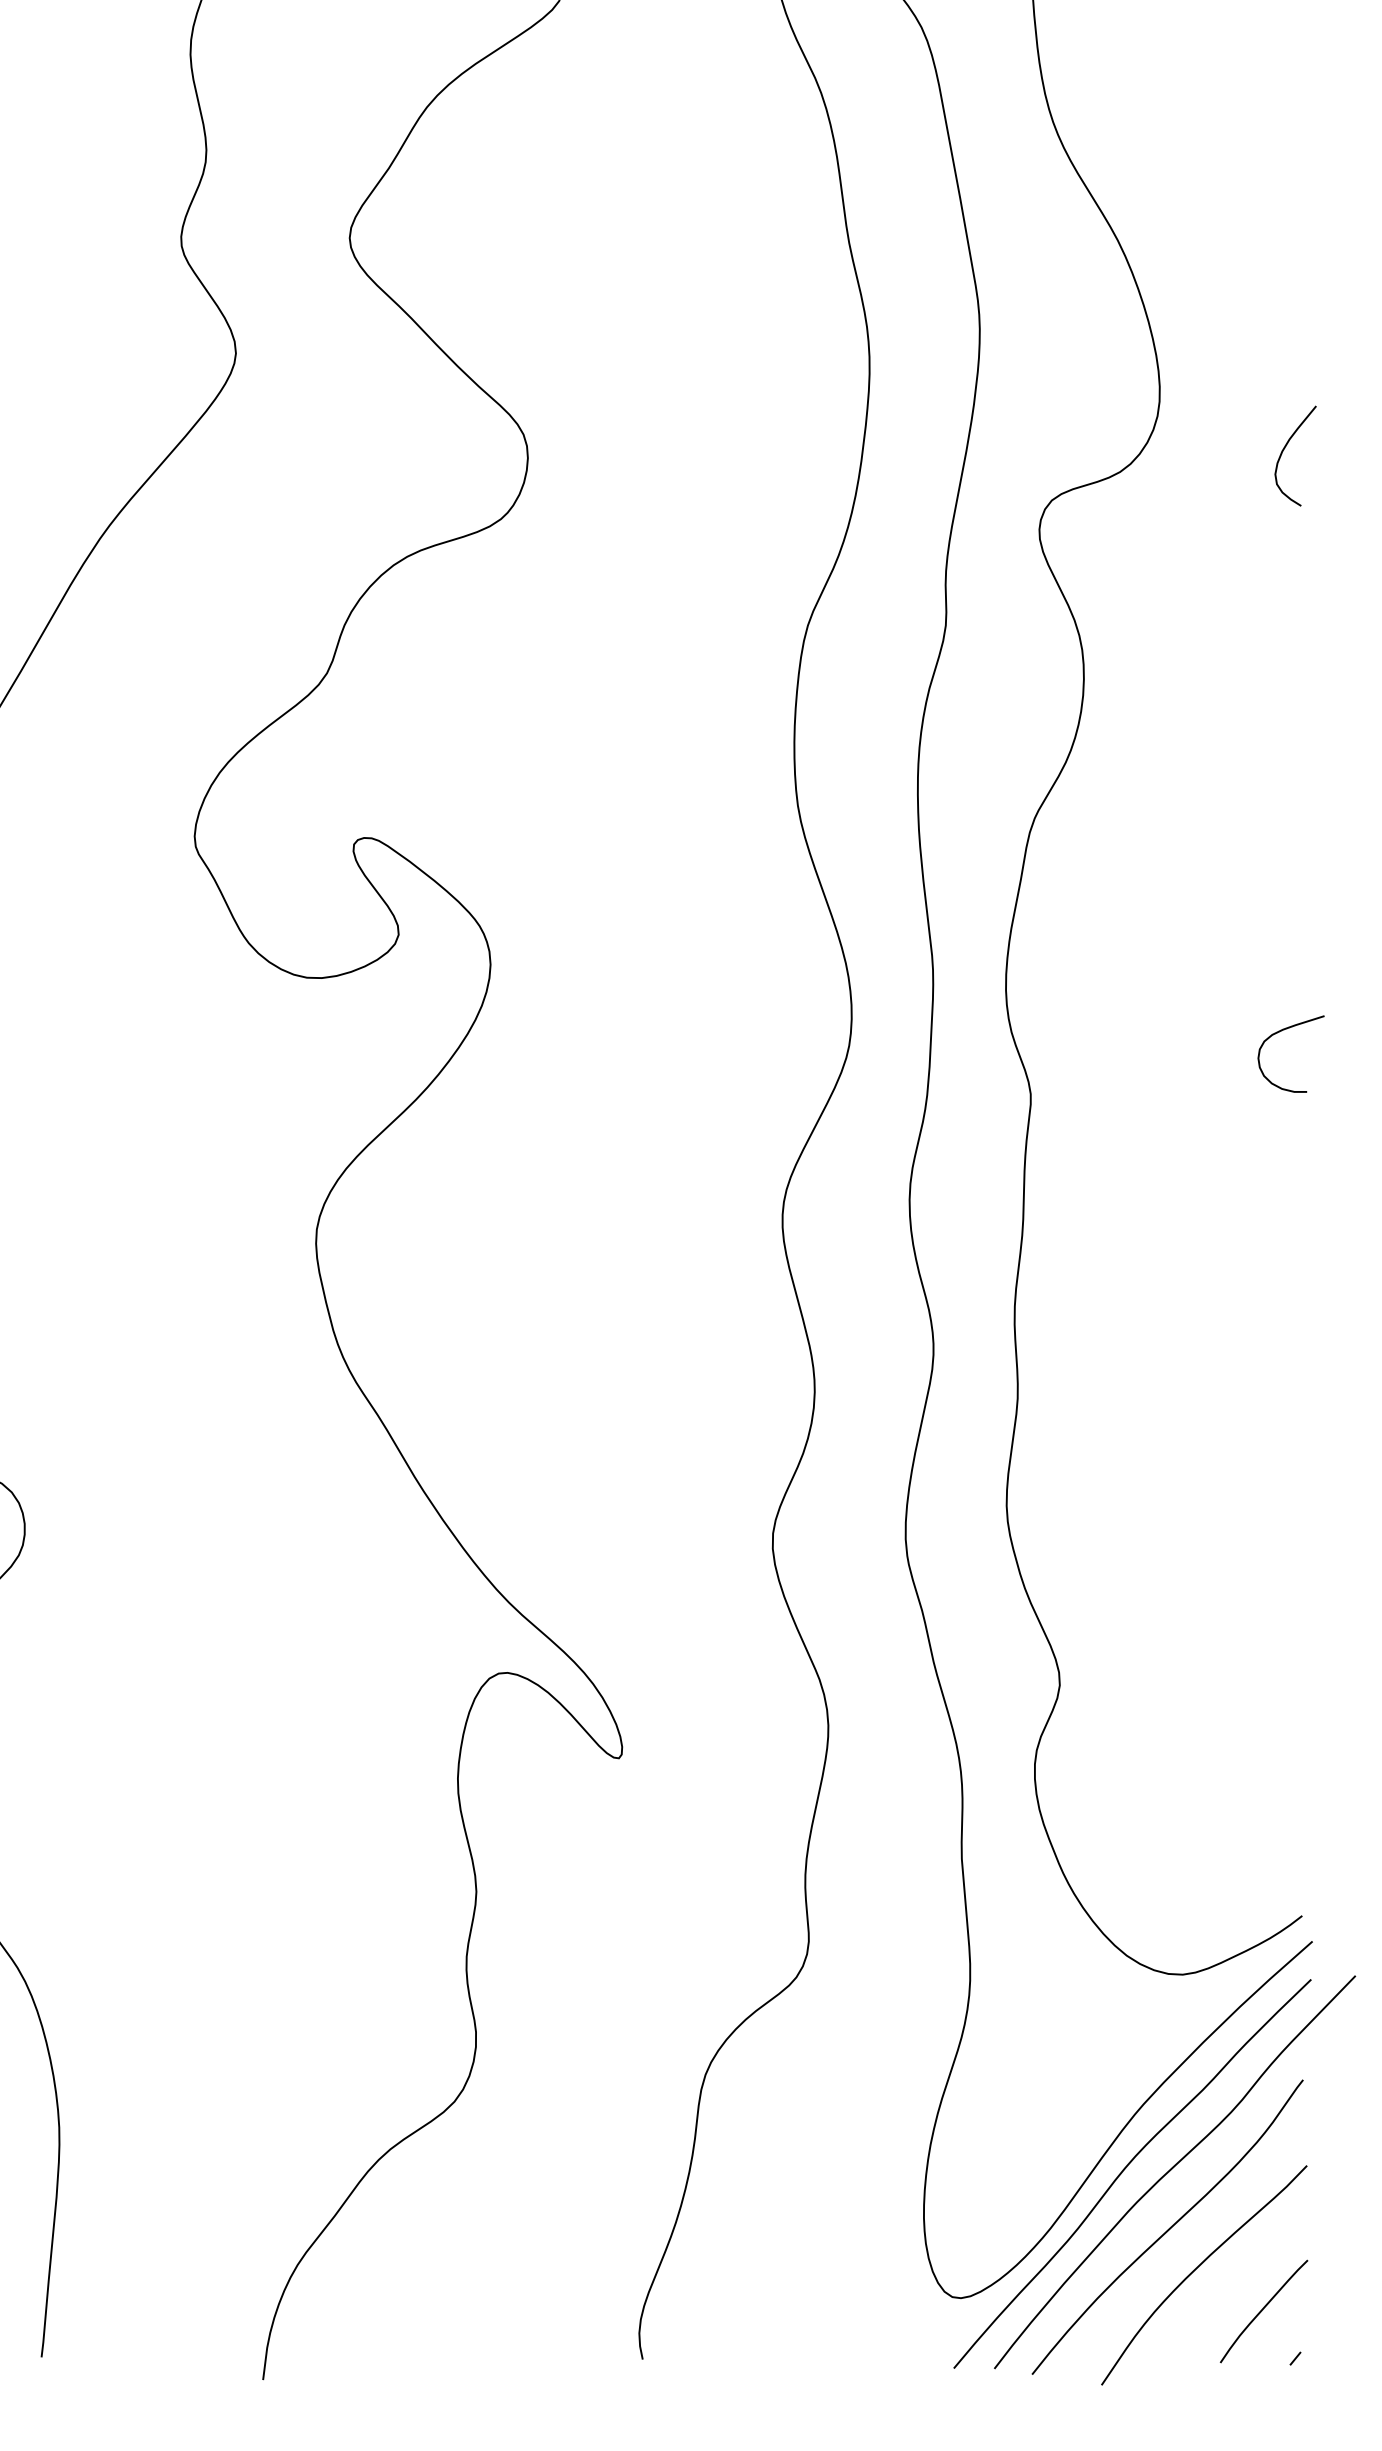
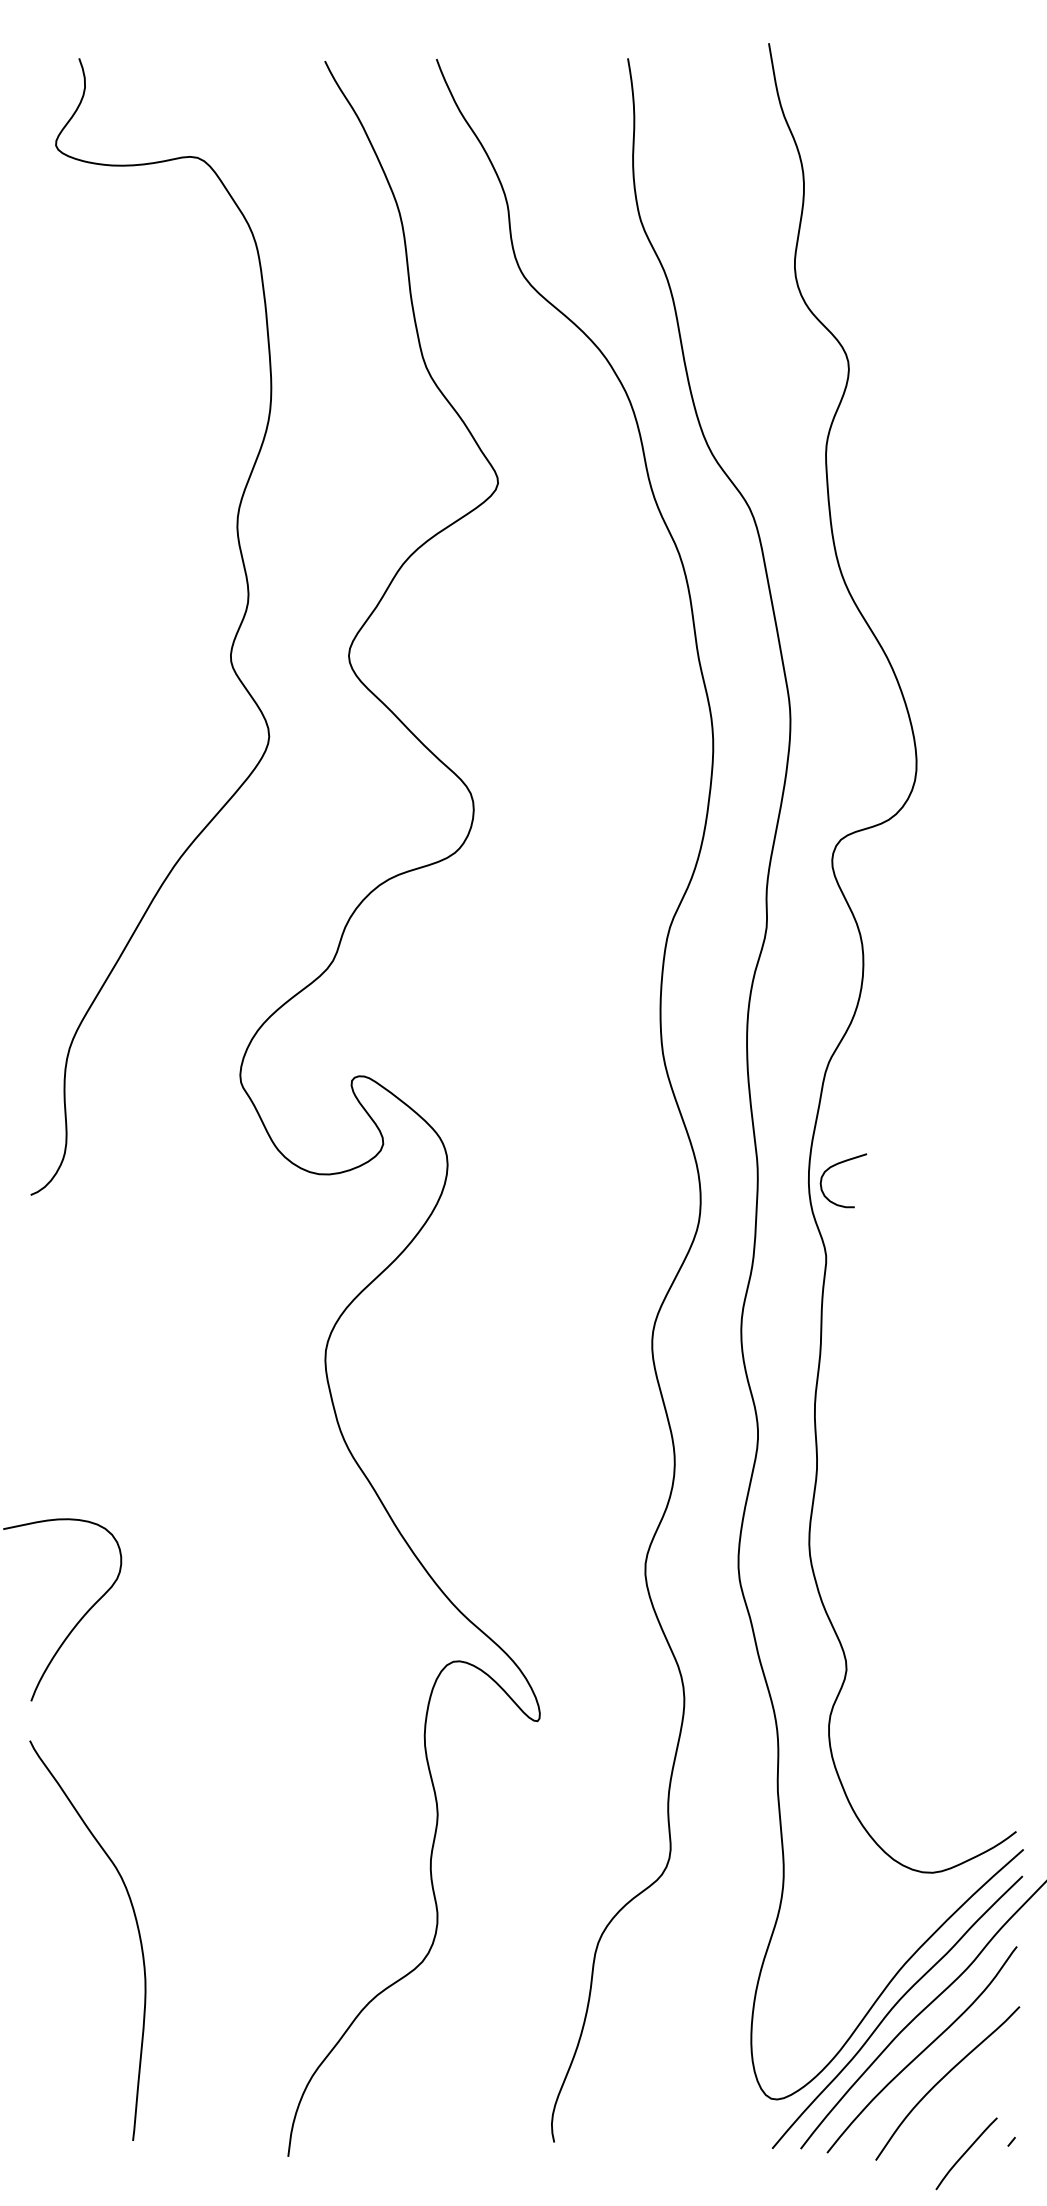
curve: (1285, 450) -> (1004, 804), removed
curve: (1280, 1032) -> (836, 1165), moved
curve: (1263, 2309) -> (966, 2152), moved

